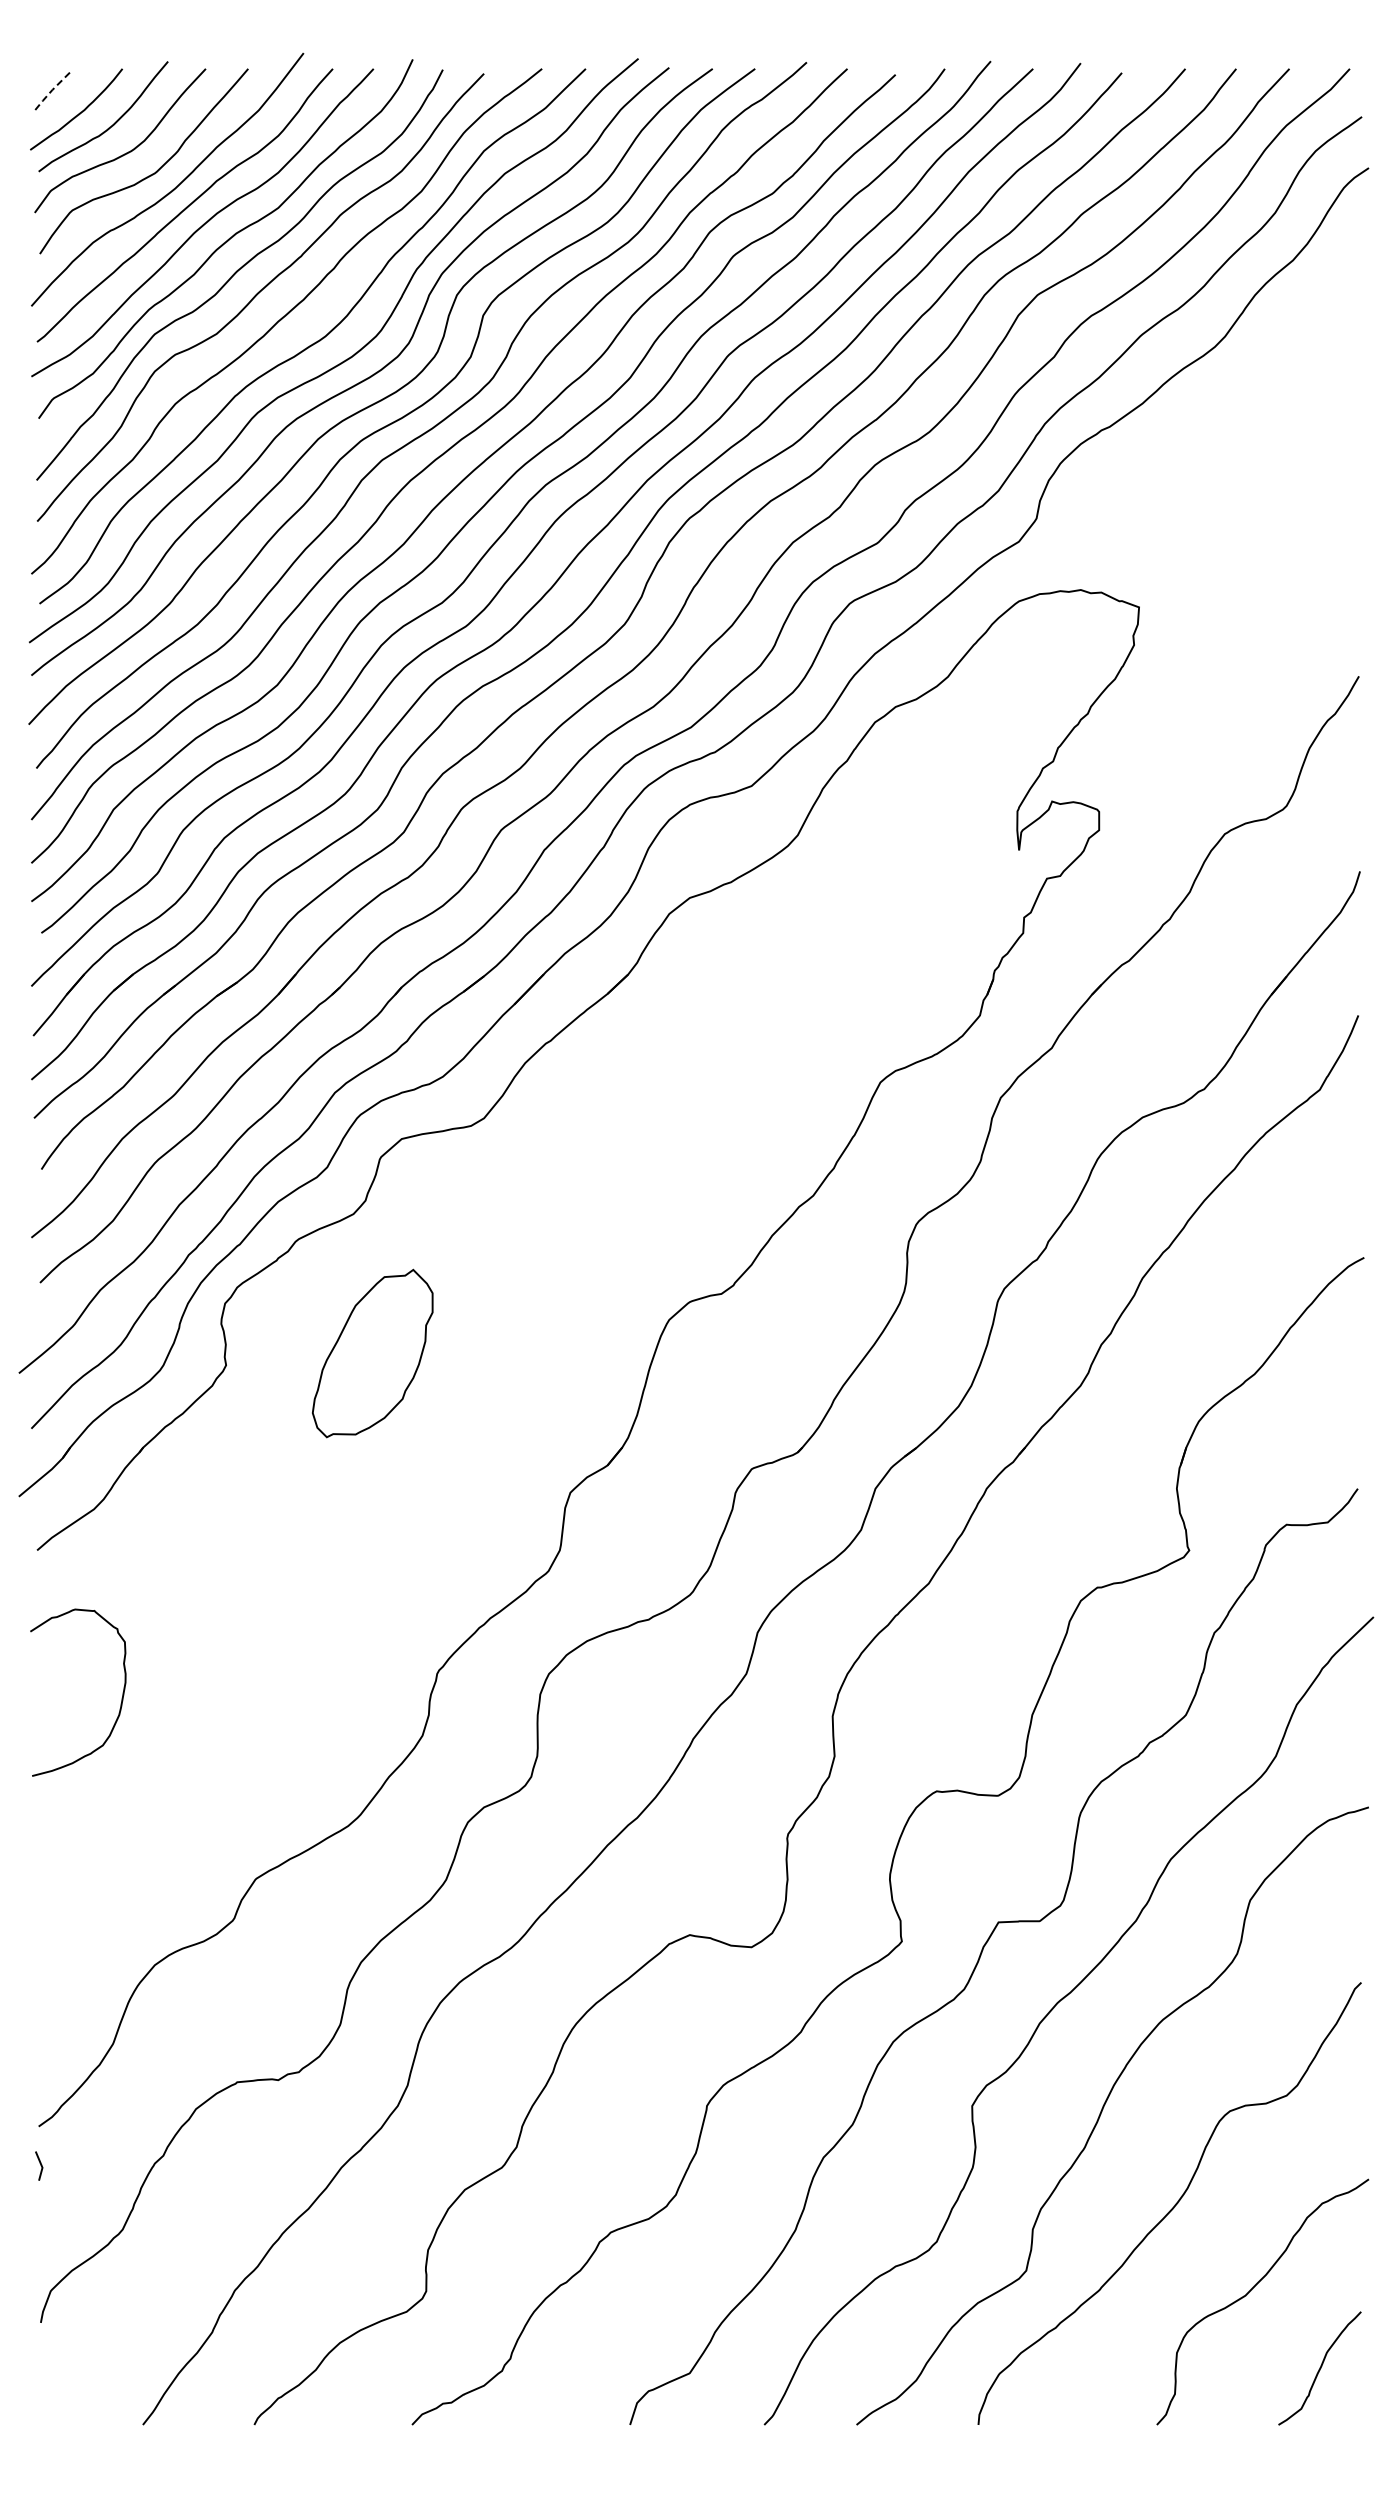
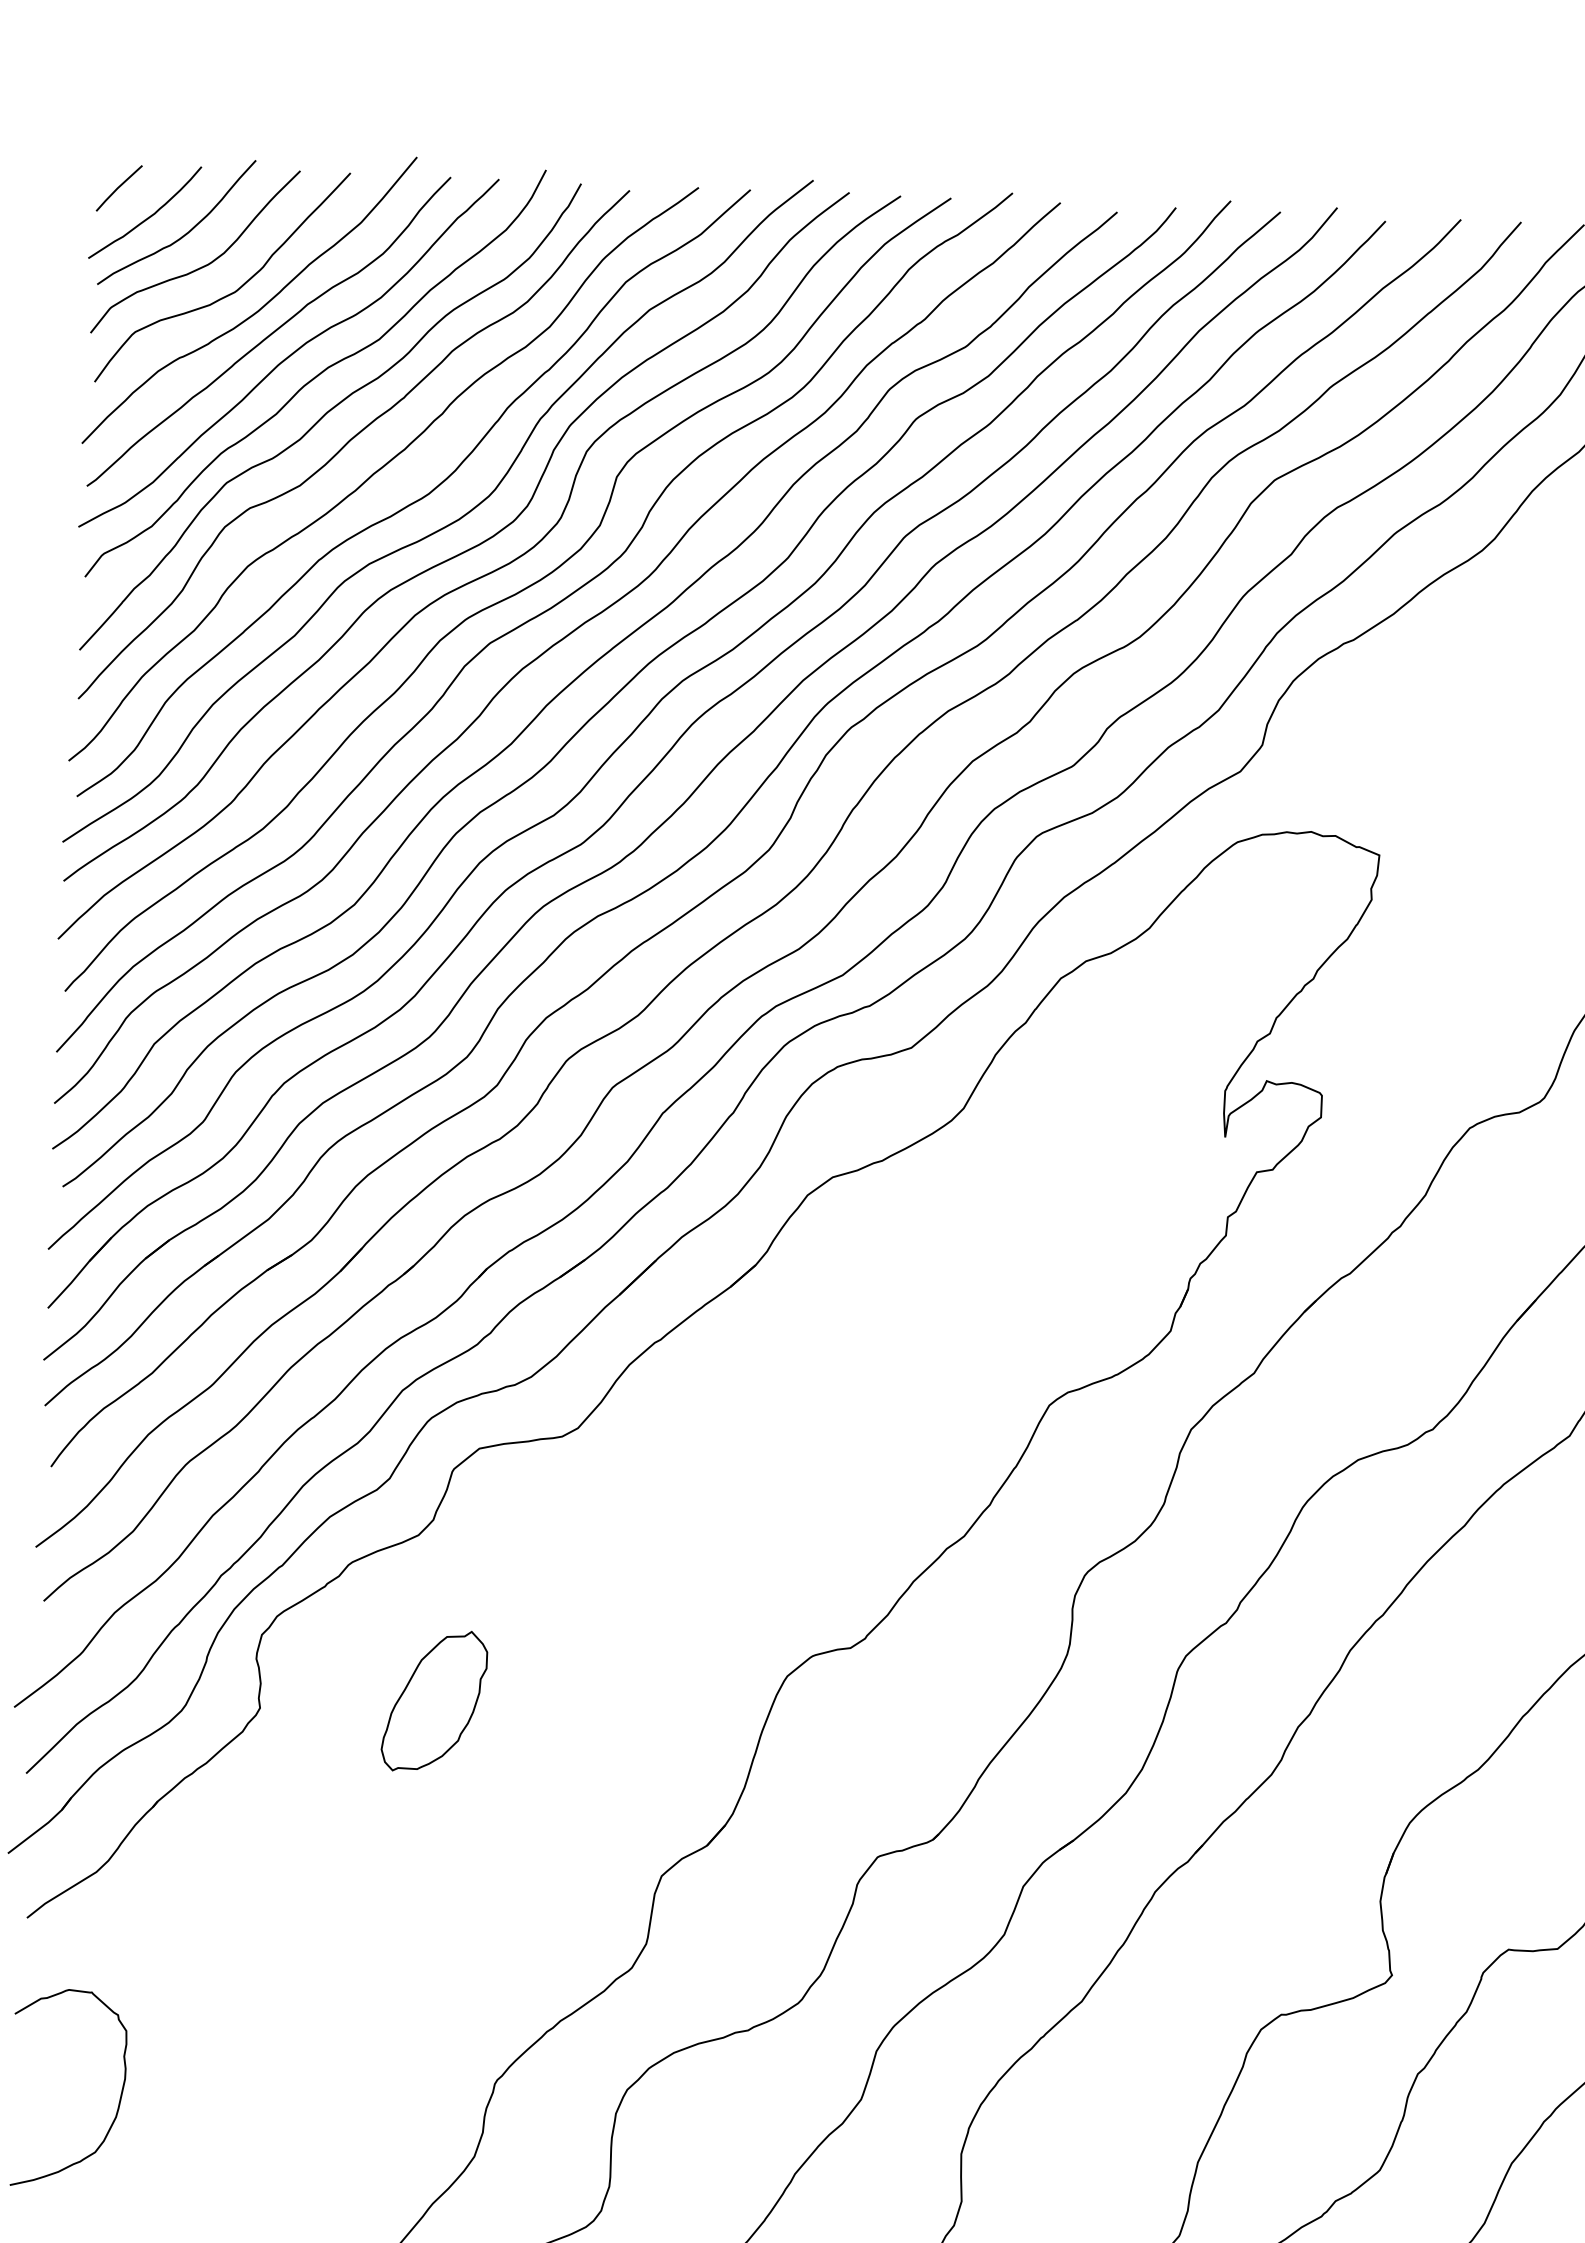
line: (52, 89) -> (117, 187), dashed -> solid
part: (372, 1352) -> (434, 1700), size x0.71

